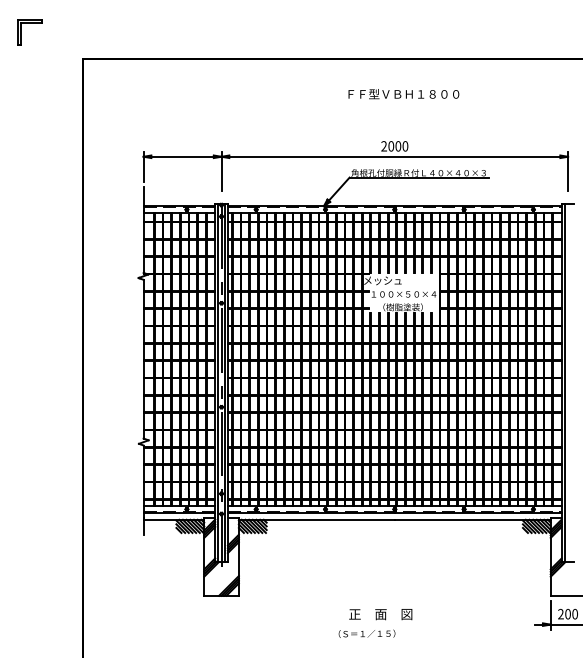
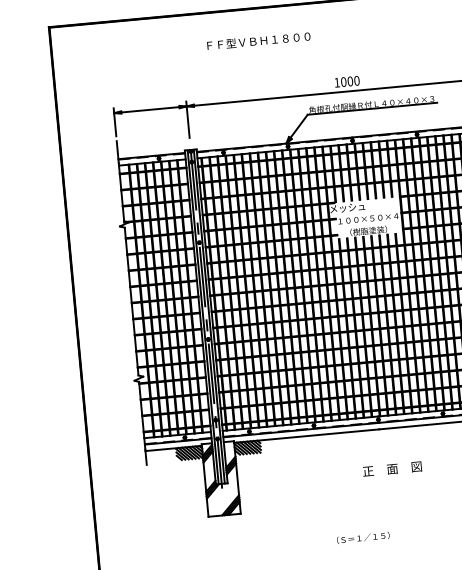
text: (403, 94) -> (258, 41), moved
text: (383, 146) -> (336, 82), 2000 -> 1000
text: (380, 614) -> (392, 469), moved

